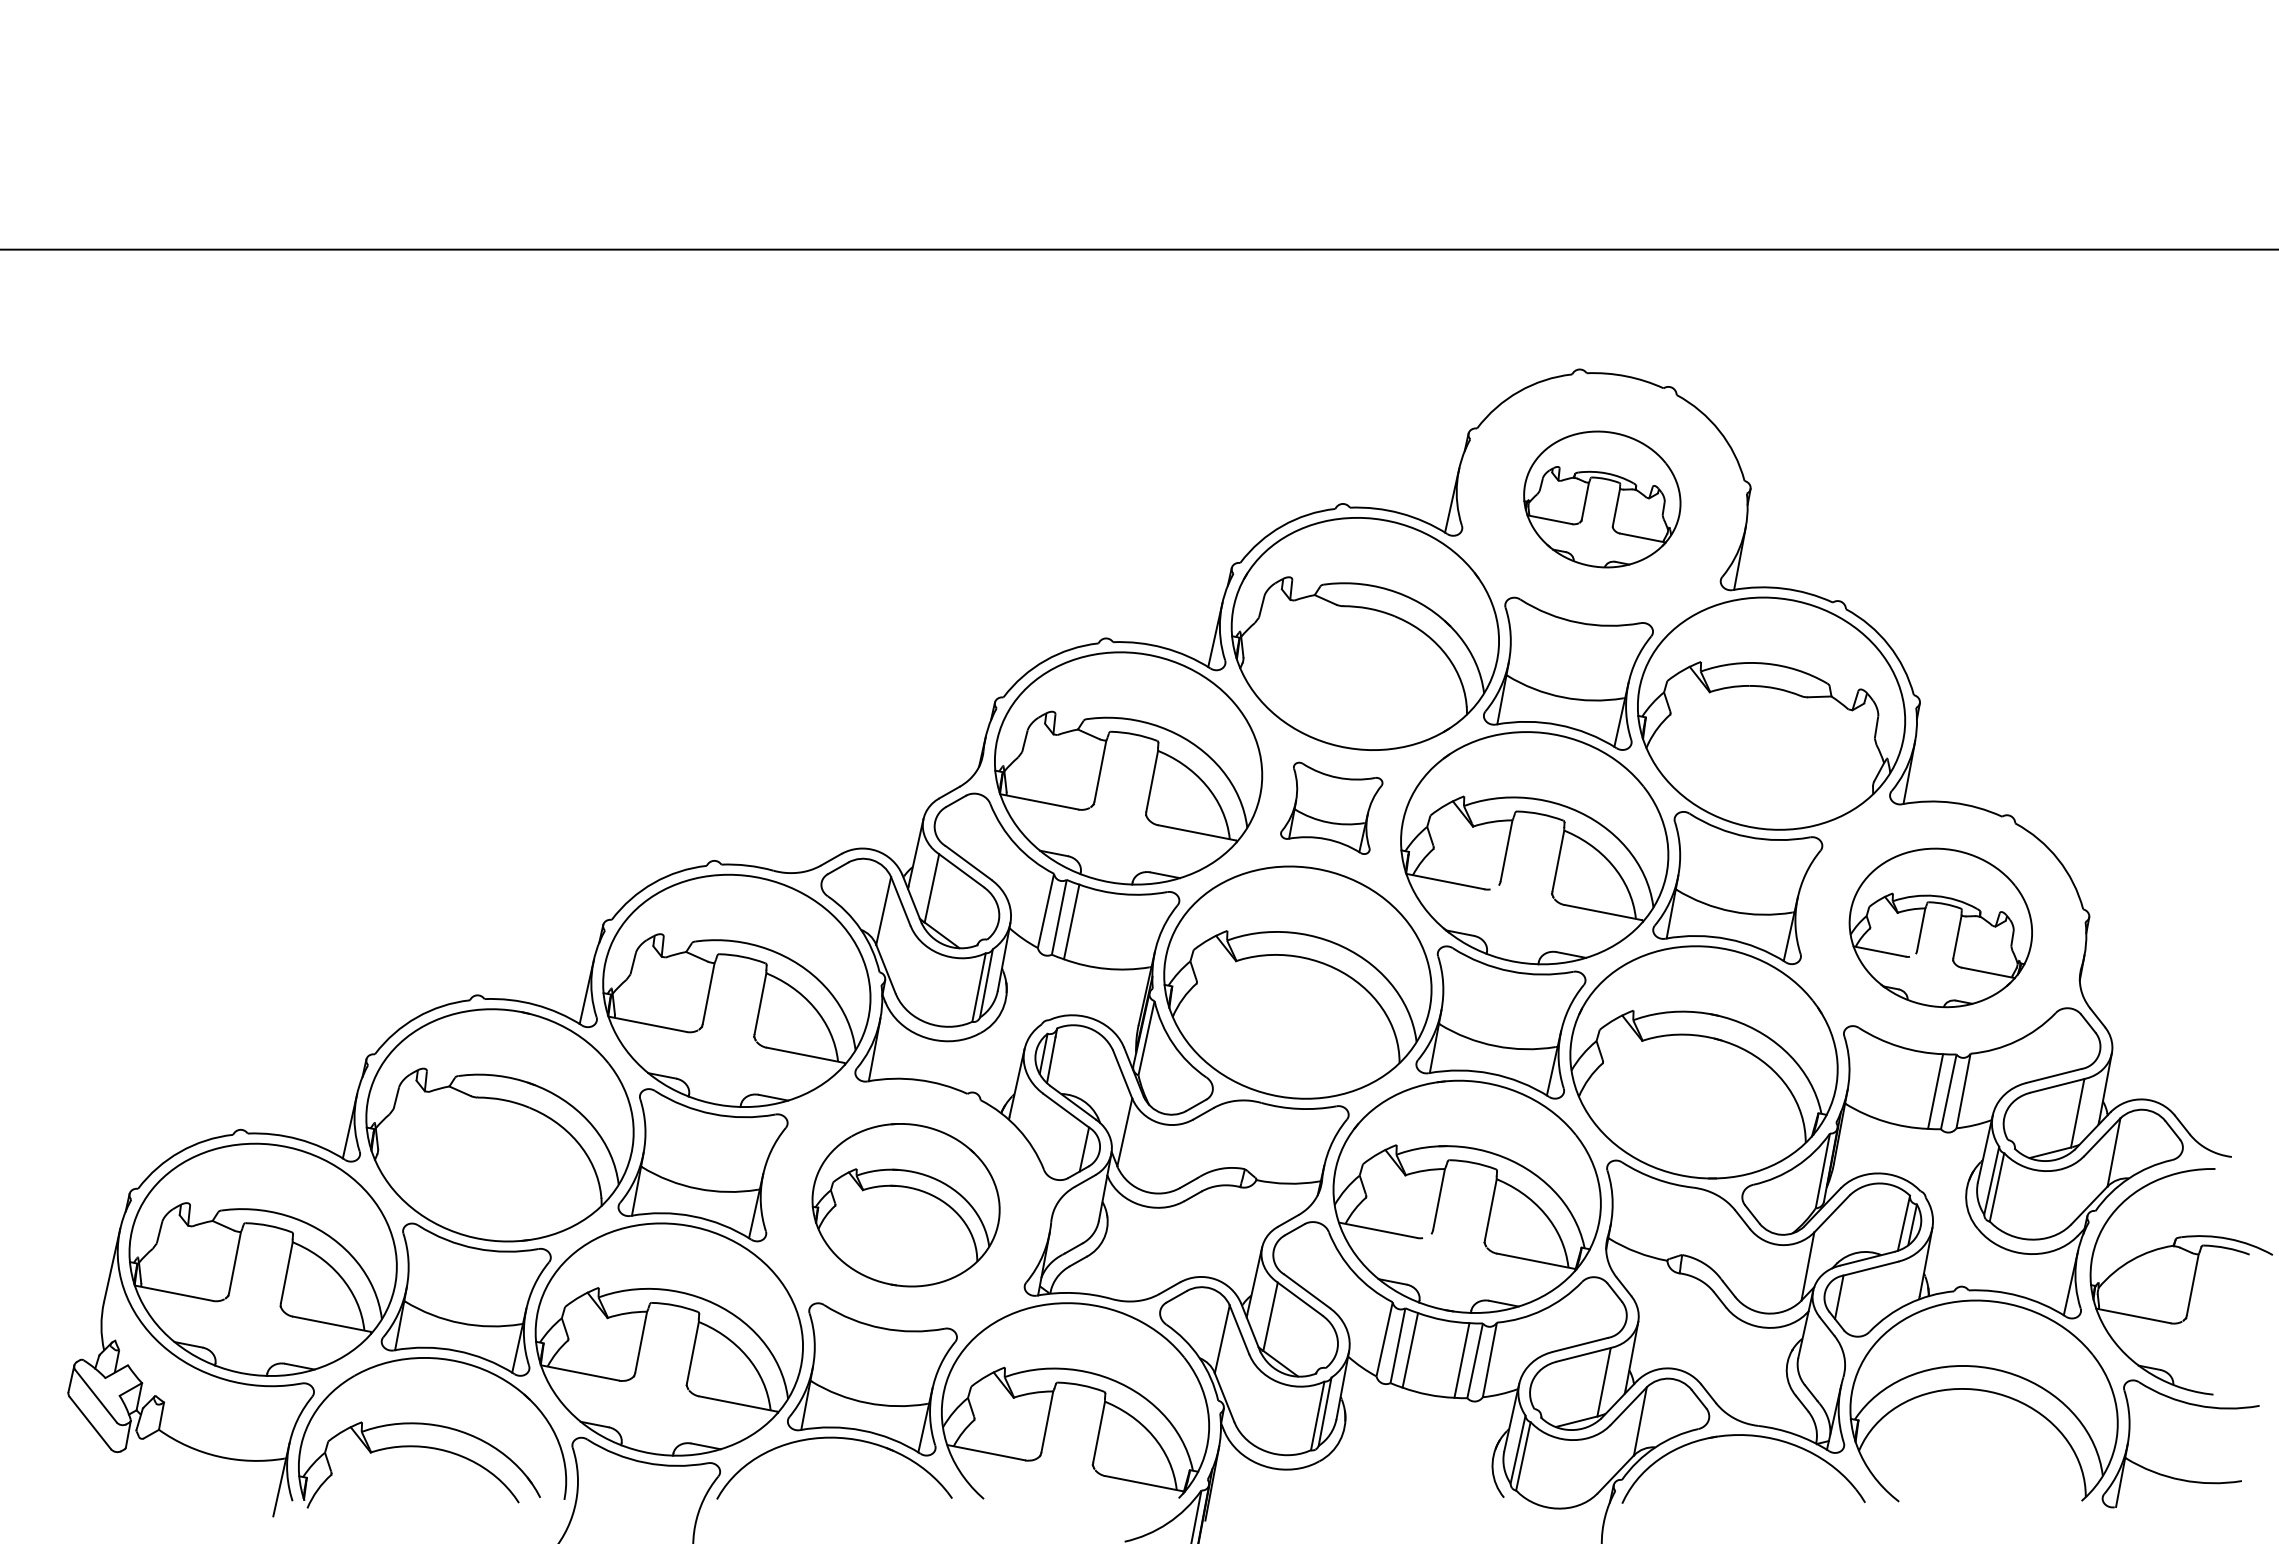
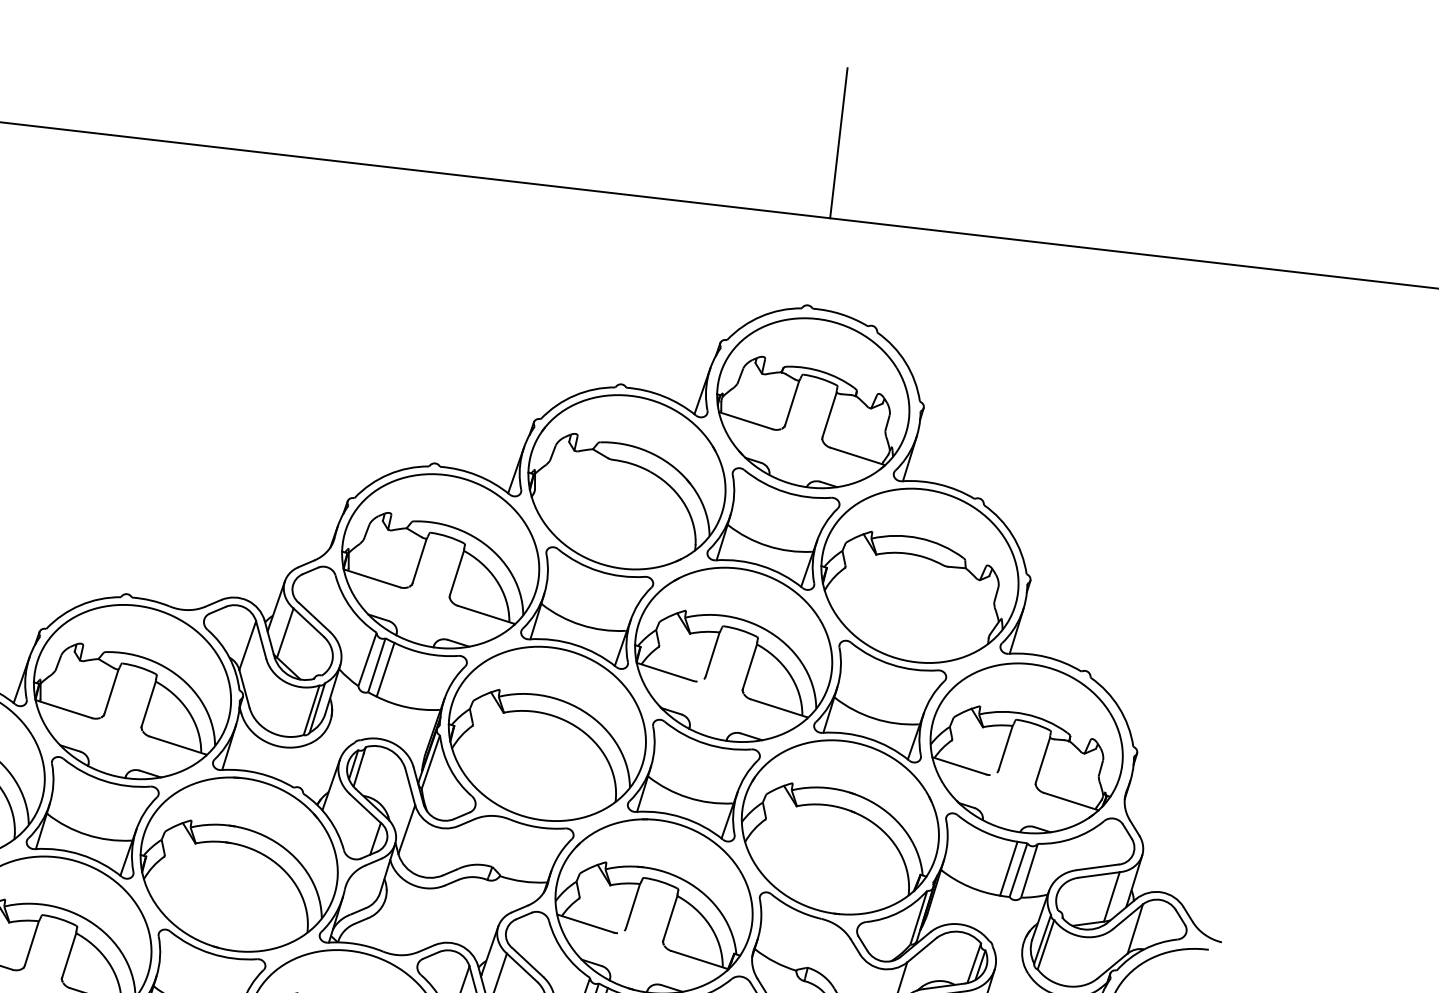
line: (1596, 147) -> (839, 142), added
part: (1602, 499) -> (813, 403), size x1.67
part: (1331, 808) -> (587, 608), size x1.67
part: (1940, 927) -> (1026, 748), size x1.43
part: (905, 1205) -> (238, 864), size x1.43

